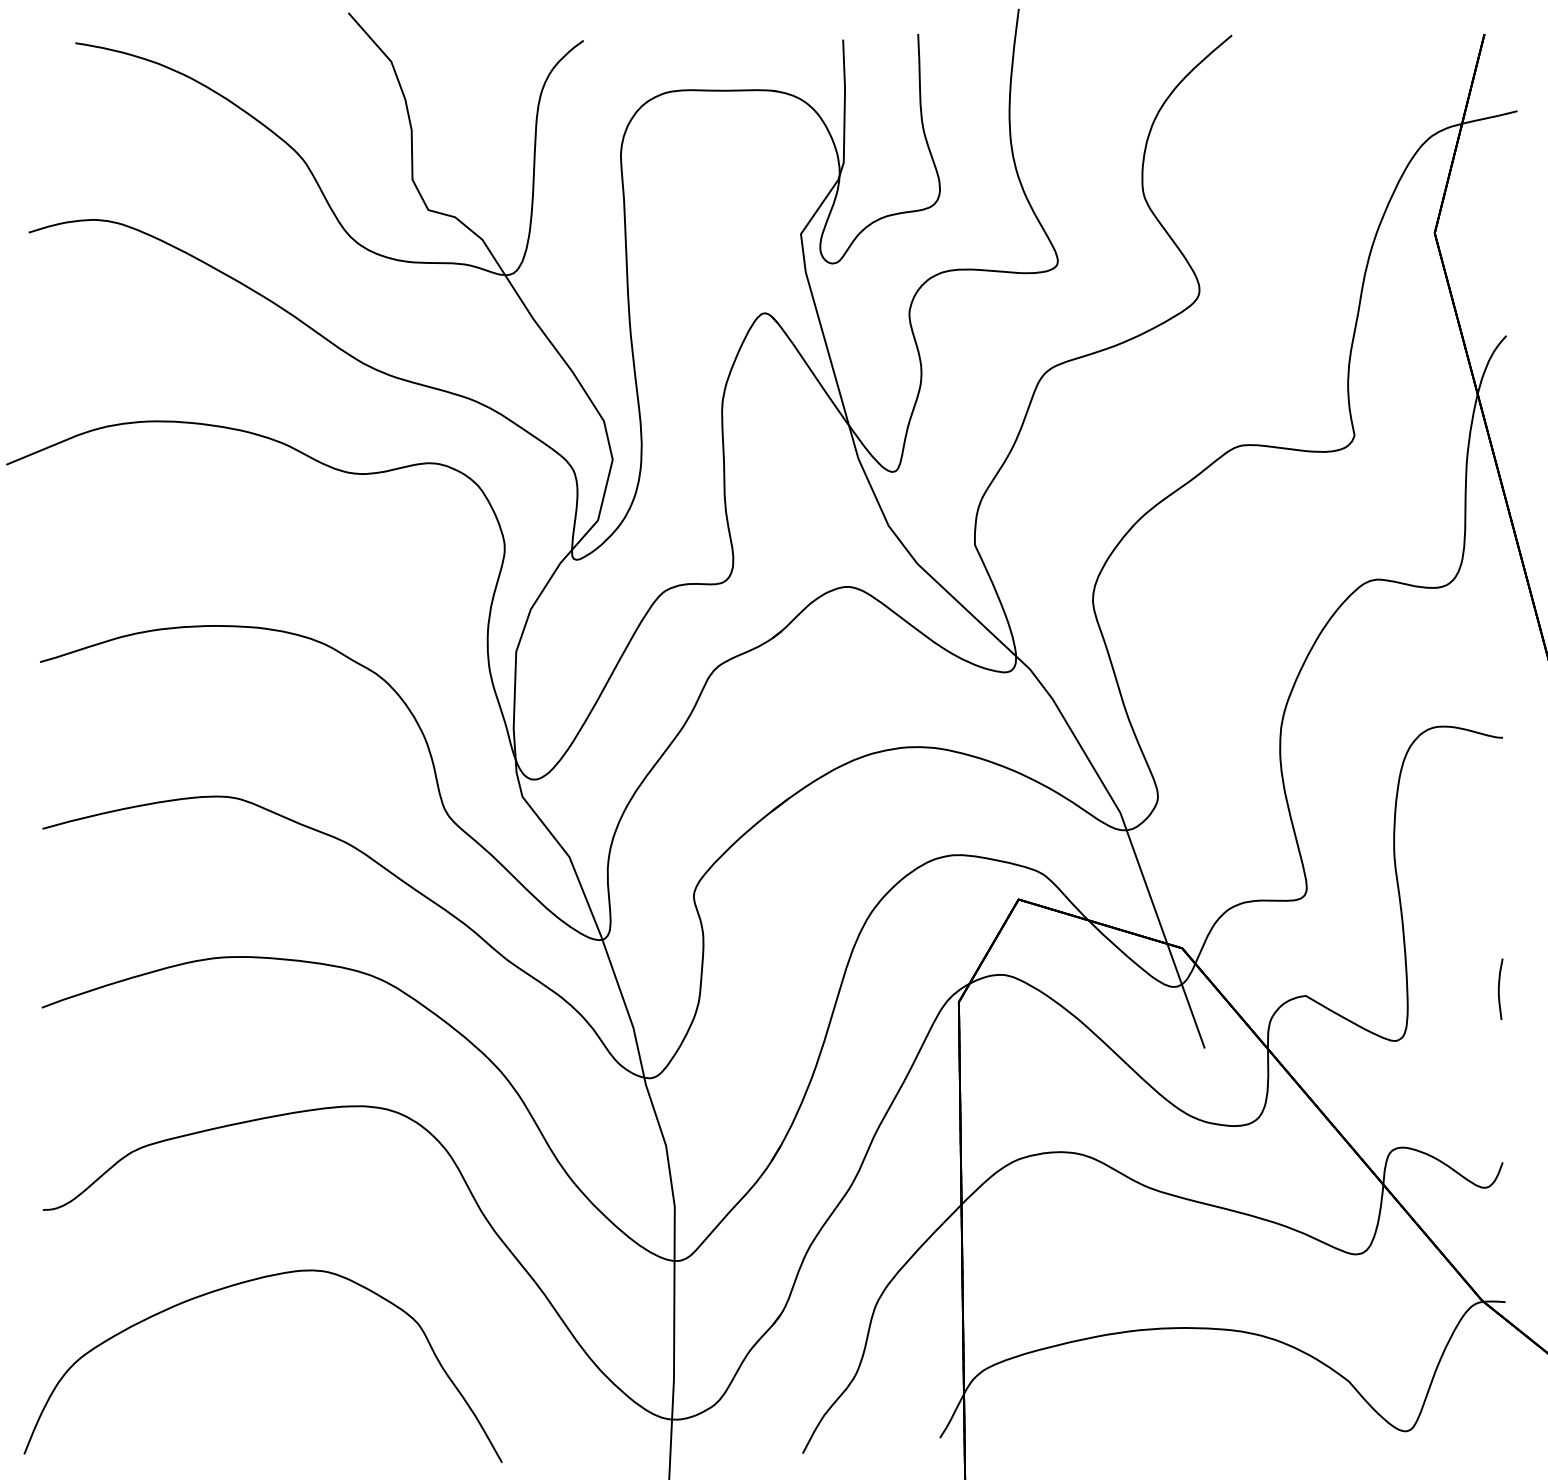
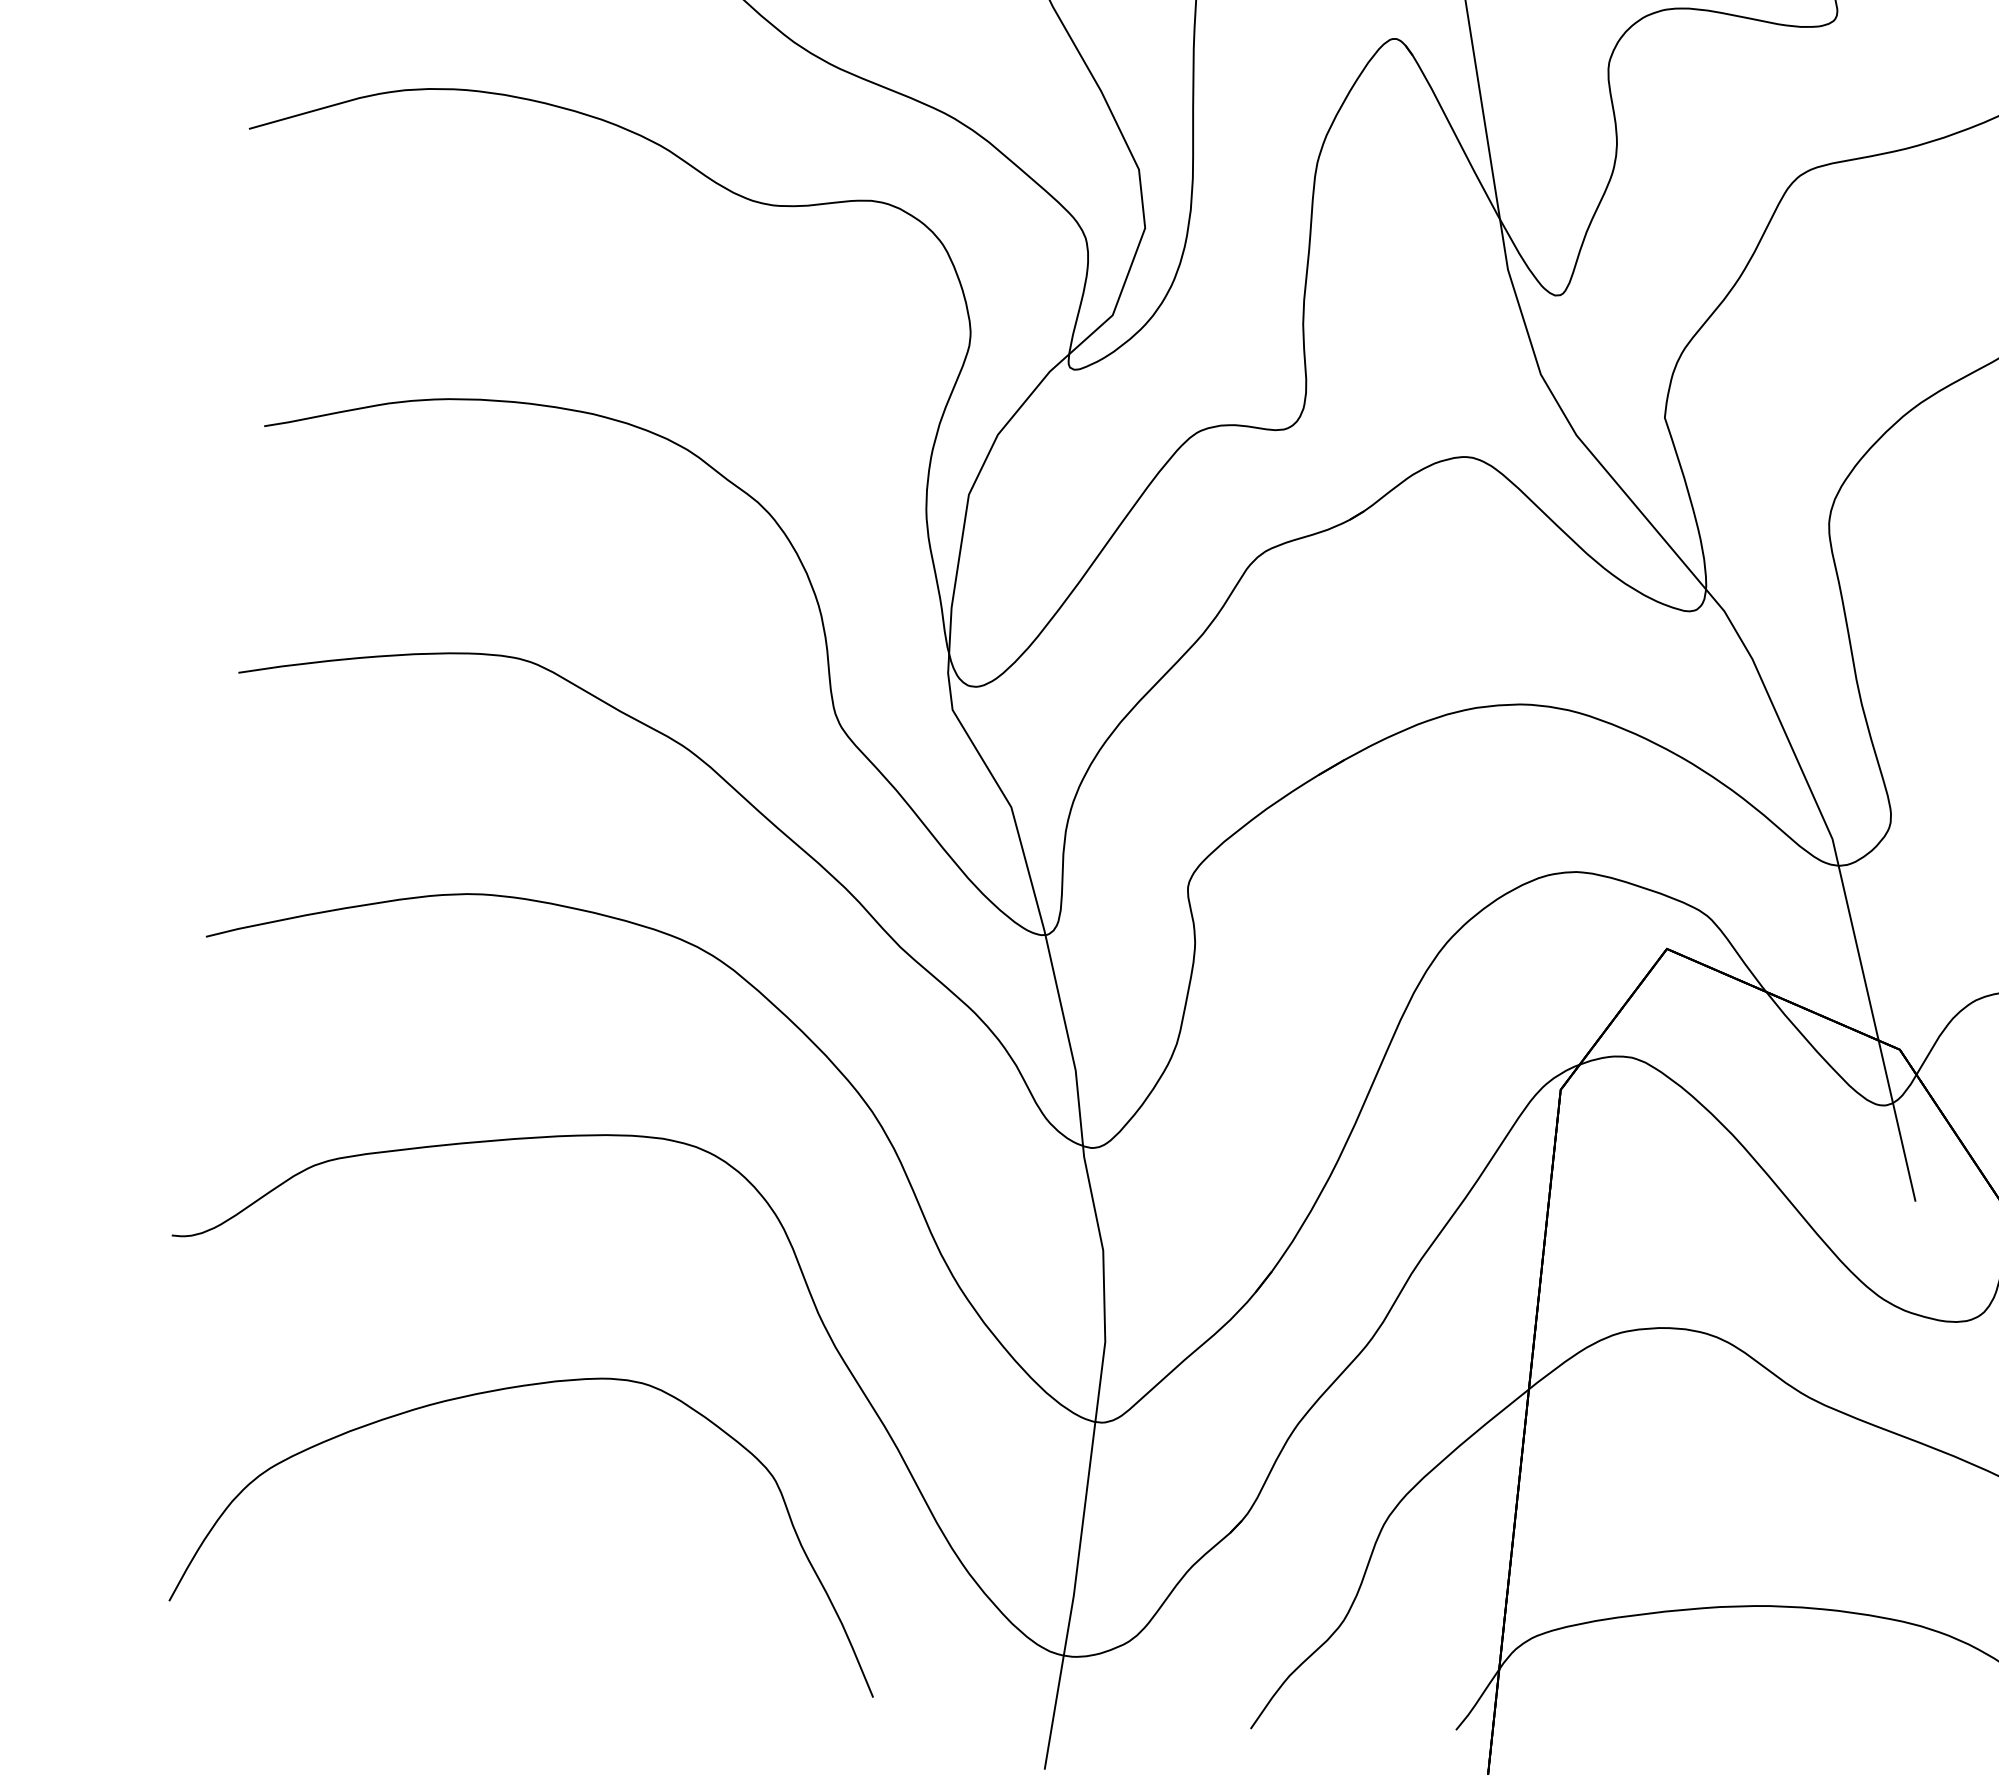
part: (240, 1284) -> (518, 1388), moved

